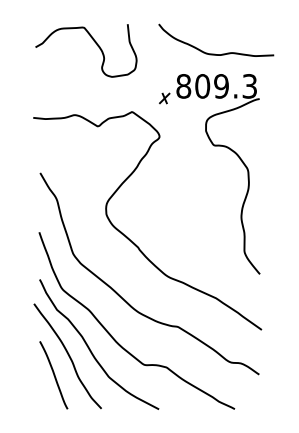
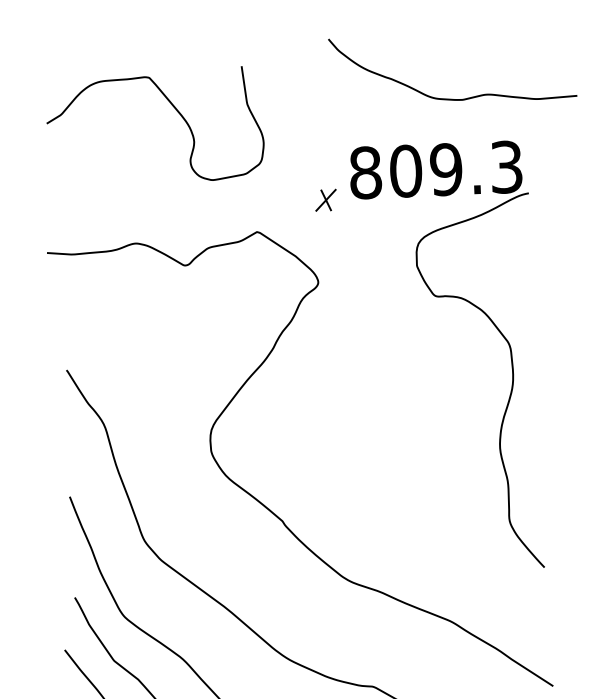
curve: (94, 42) -> (172, 108), moved
curve: (215, 53) -> (451, 96), moved

